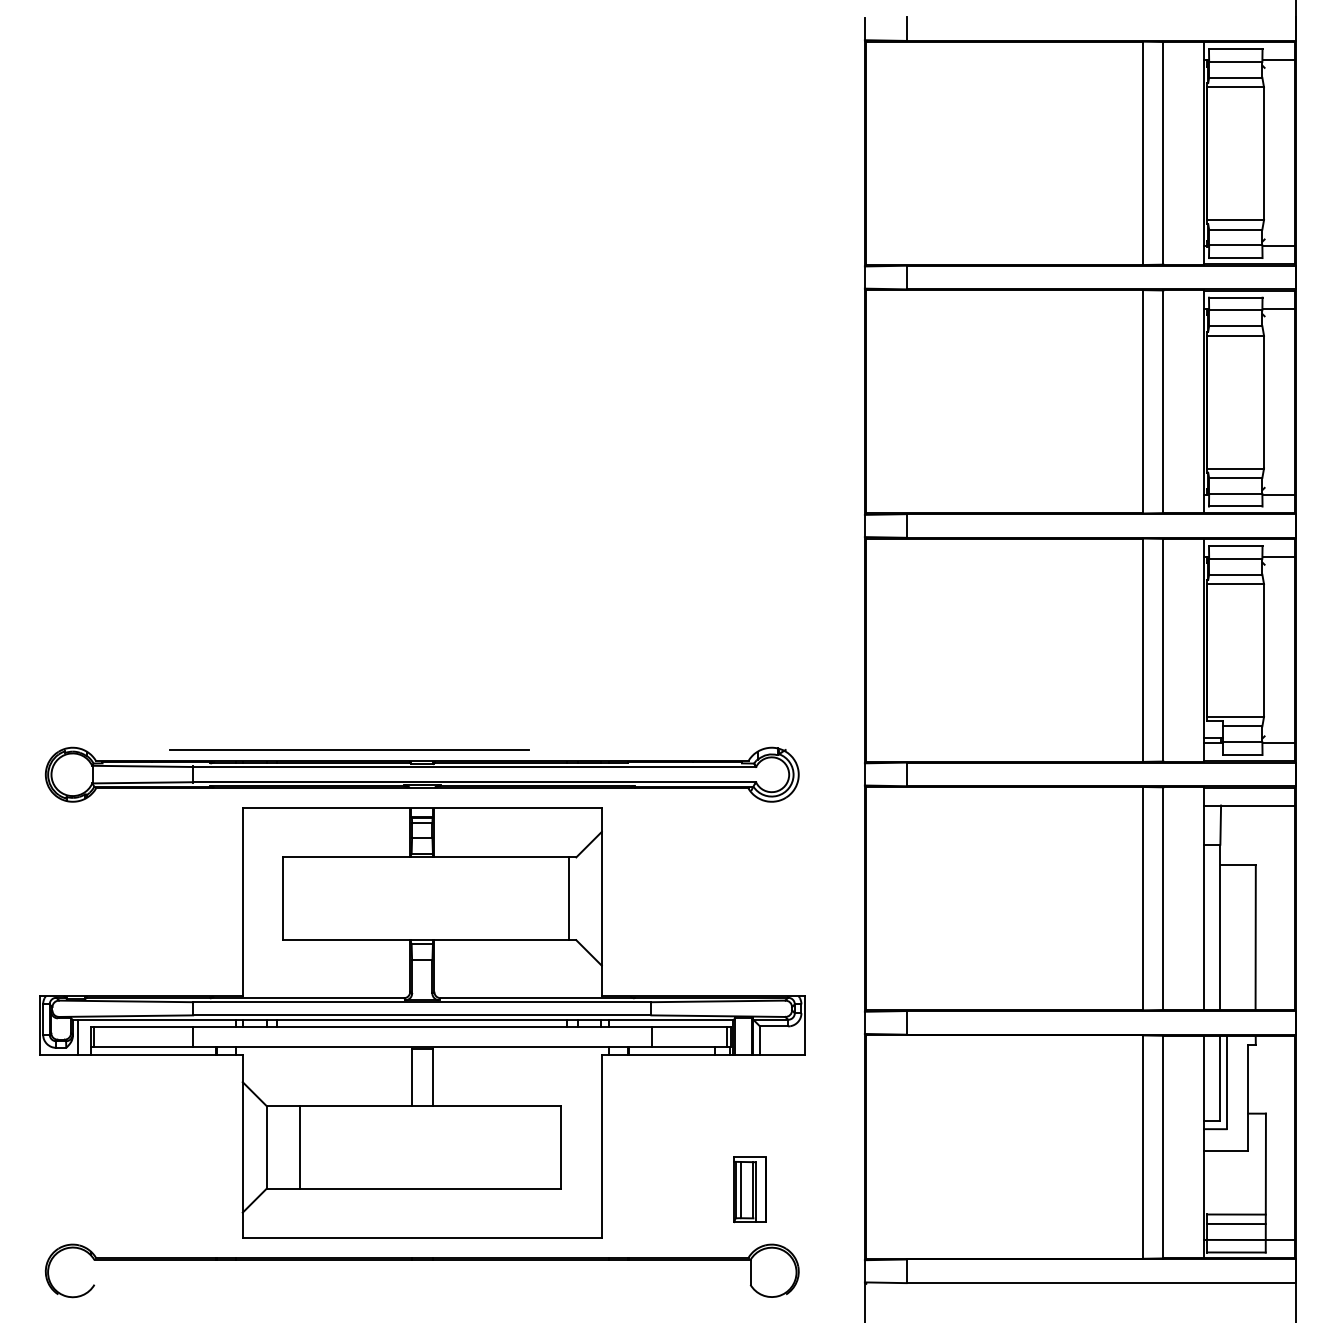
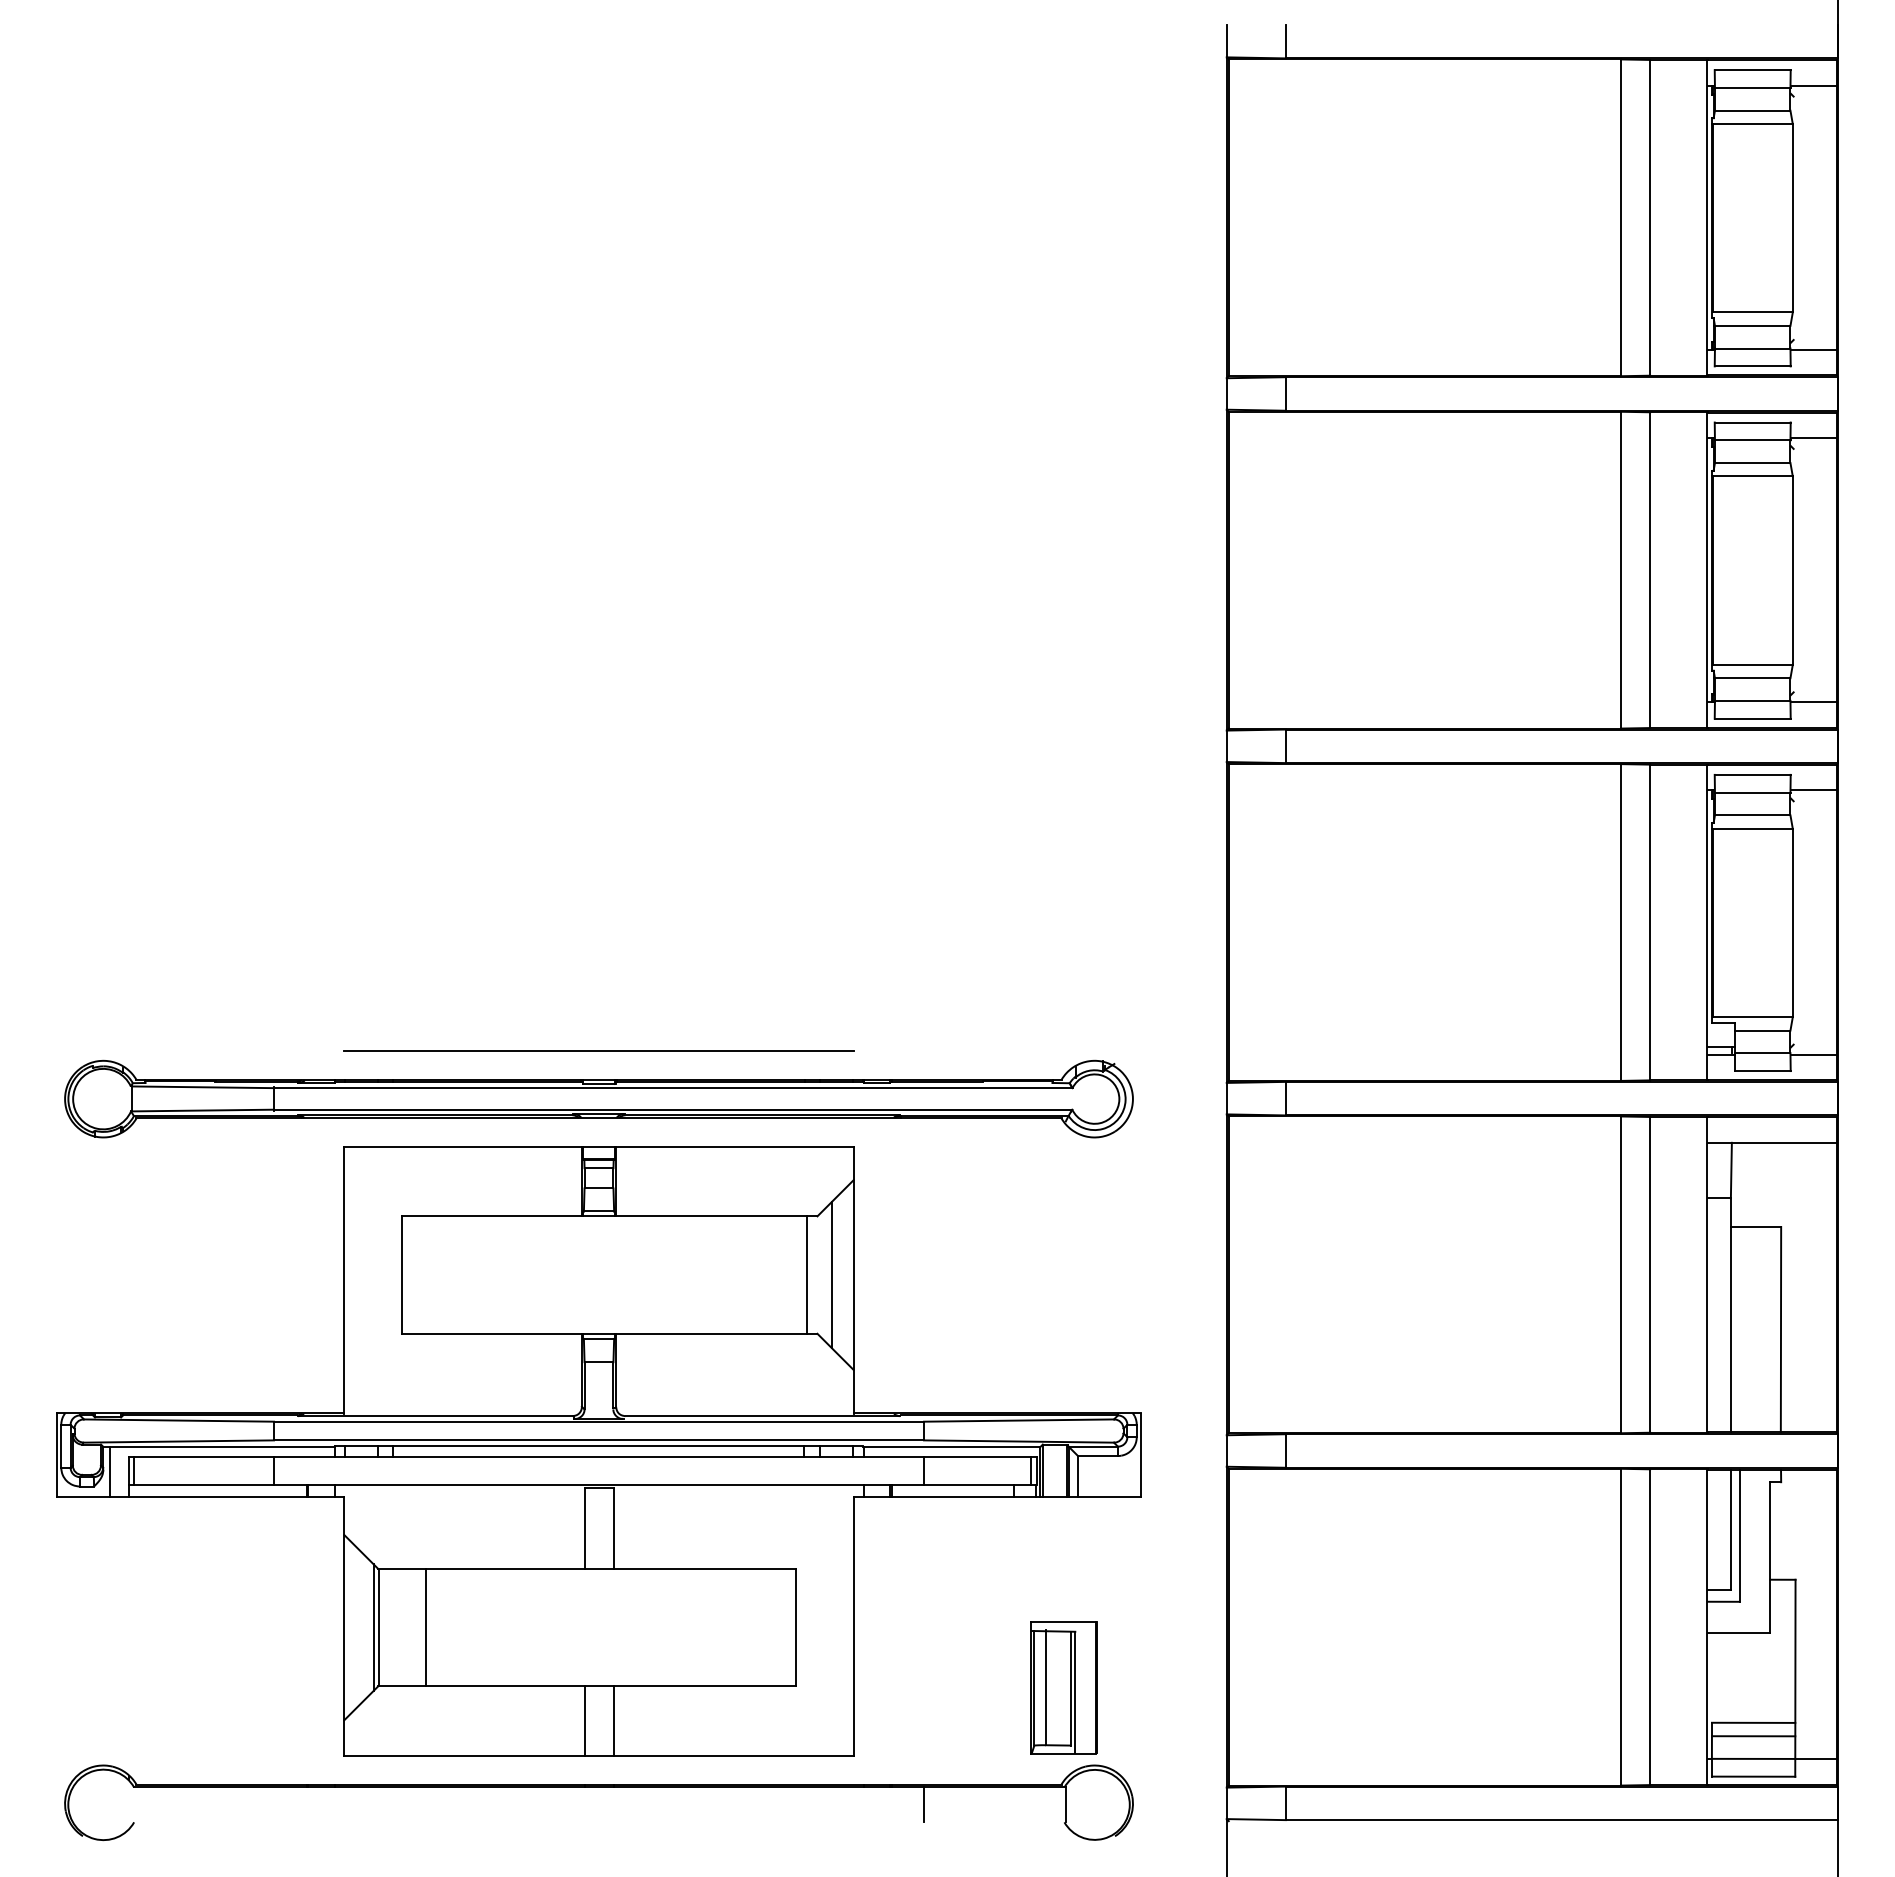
line: (349, 749) -> (598, 1050), moved
line: (586, 898) -> (832, 1274), added
line: (263, 1147) -> (373, 1627), added
part: (749, 1189) -> (1063, 1687), size x1.43
line: (412, 1212) -> (584, 1720), added
line: (432, 1212) -> (613, 1720), added
line: (651, 1272) -> (924, 1804), added

